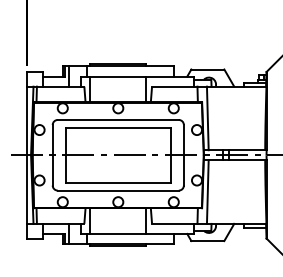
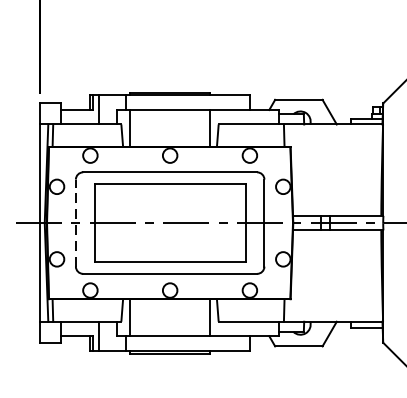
line: (207, 118) -> (298, 170), removed
line: (52, 154) -> (75, 221), solid -> dashed
line: (207, 191) -> (298, 275), removed

